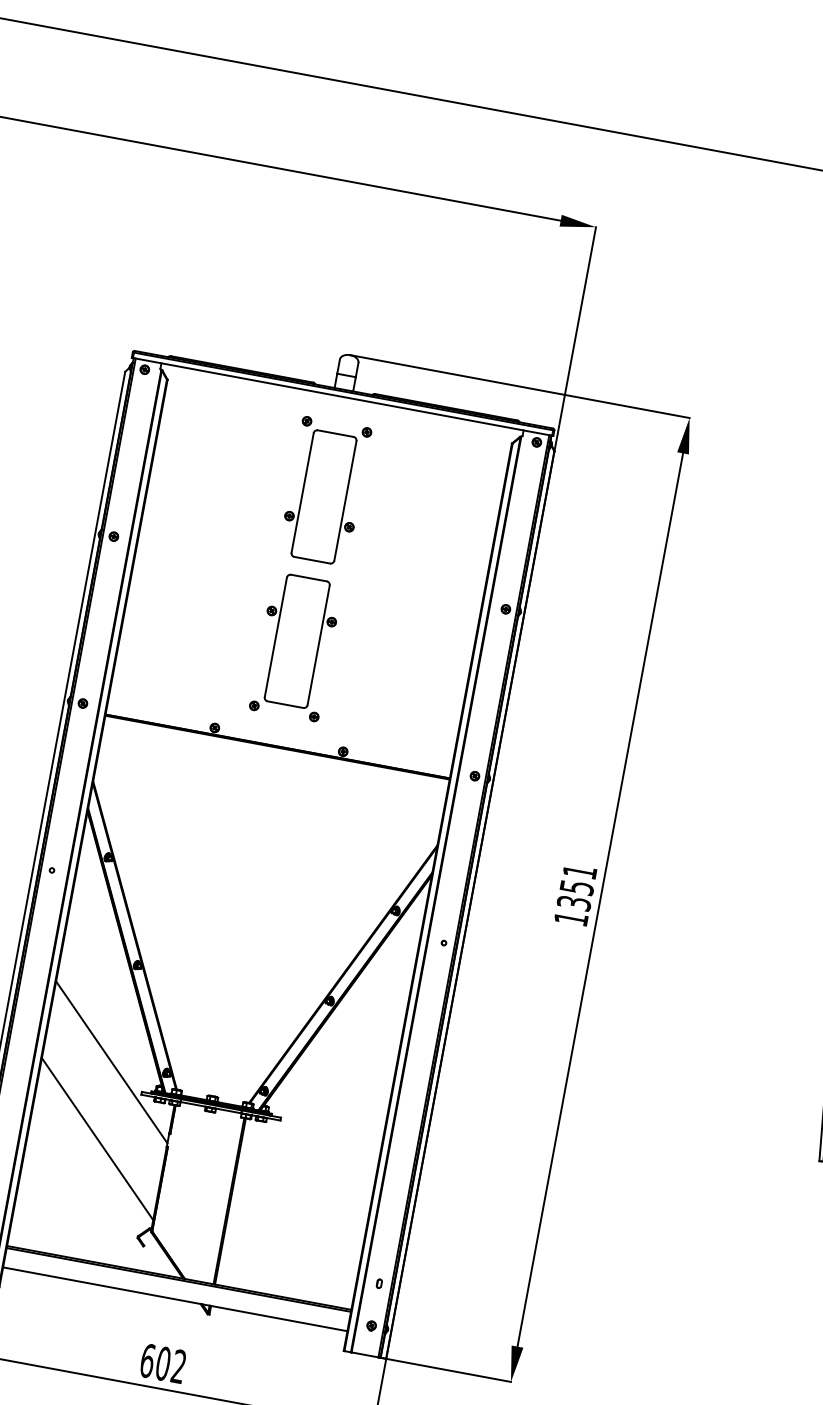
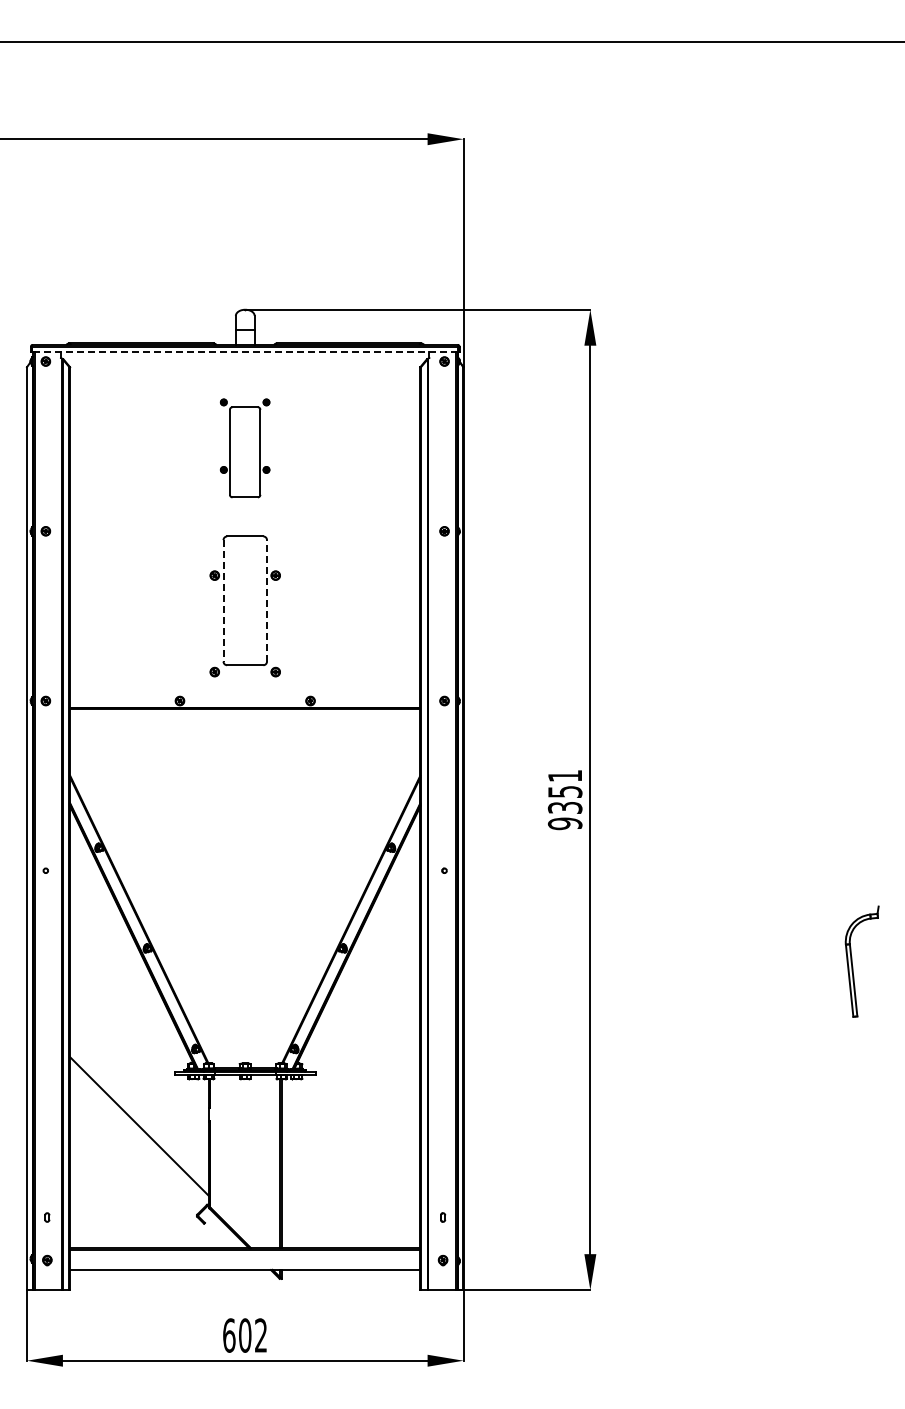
line: (341, 397) -> (244, 352), solid -> dashed
part: (324, 491) -> (244, 448), size x0.7
line: (275, 637) -> (223, 600), solid -> dashed
line: (319, 645) -> (267, 600), solid -> dashed
text: (570, 918) -> (564, 823), 1351 -> 9351
line: (111, 1062) -> (139, 1048), removed

